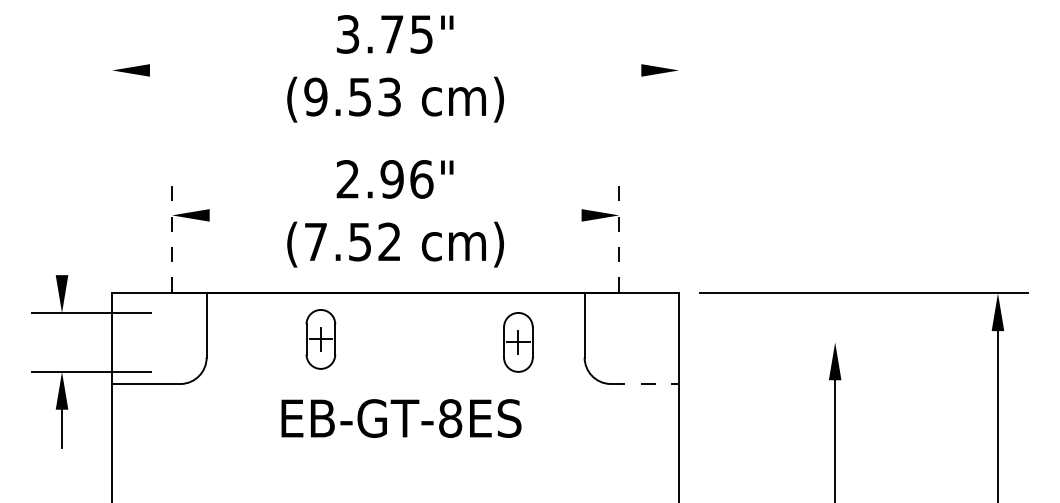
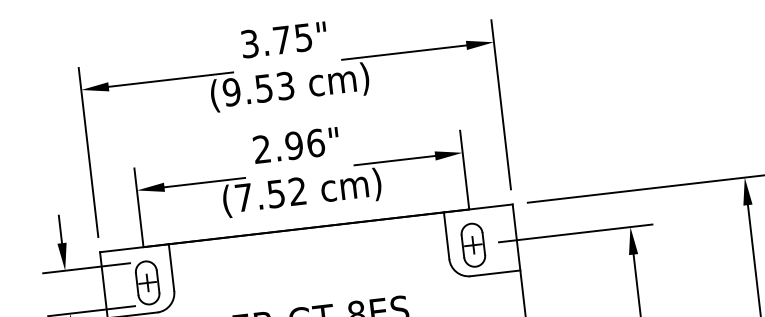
line: (234, 70) -> (170, 79), added
line: (555, 70) -> (403, 52), added
line: (112, 156) -> (88, 152), added
line: (679, 156) -> (501, 104), added
line: (264, 215) -> (204, 182), added
line: (525, 215) -> (394, 160), added
line: (171, 238) -> (138, 207), dashed -> solid
line: (619, 238) -> (464, 169), dashed -> solid
line: (62, 256) -> (60, 229), added
part: (320, 339) -> (147, 283), moved
part: (518, 342) -> (473, 245), moved
line: (759, 342) -> (575, 233), added
line: (645, 384) -> (495, 273), dashed -> solid

